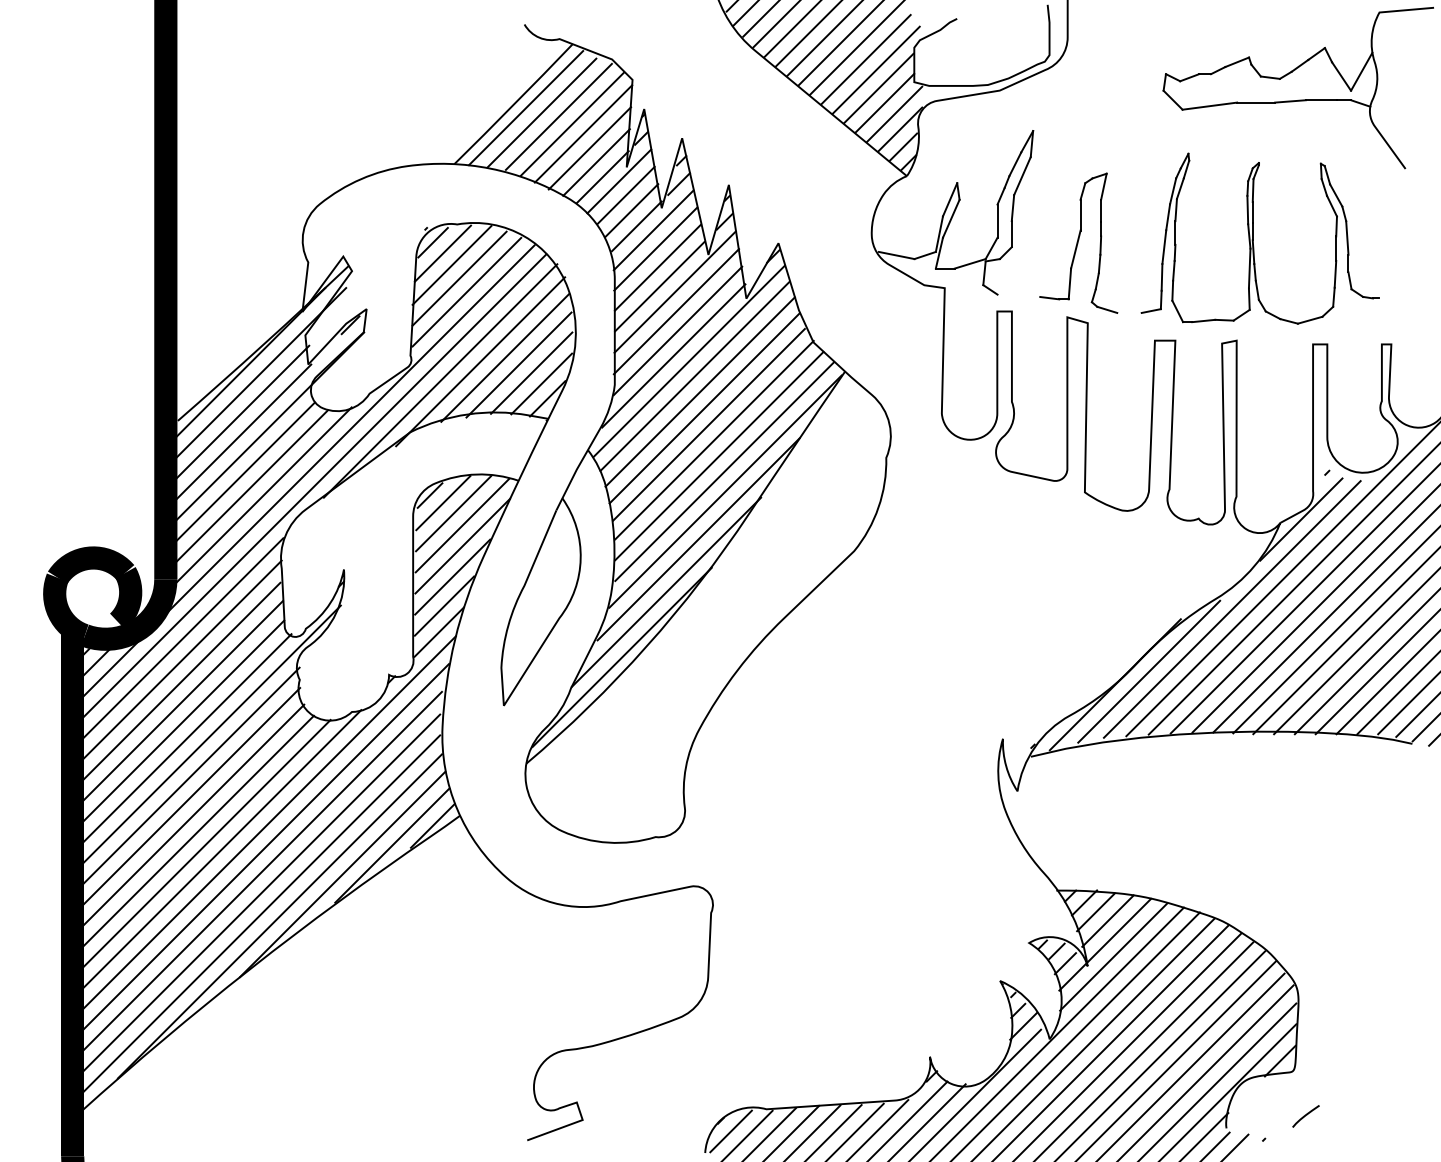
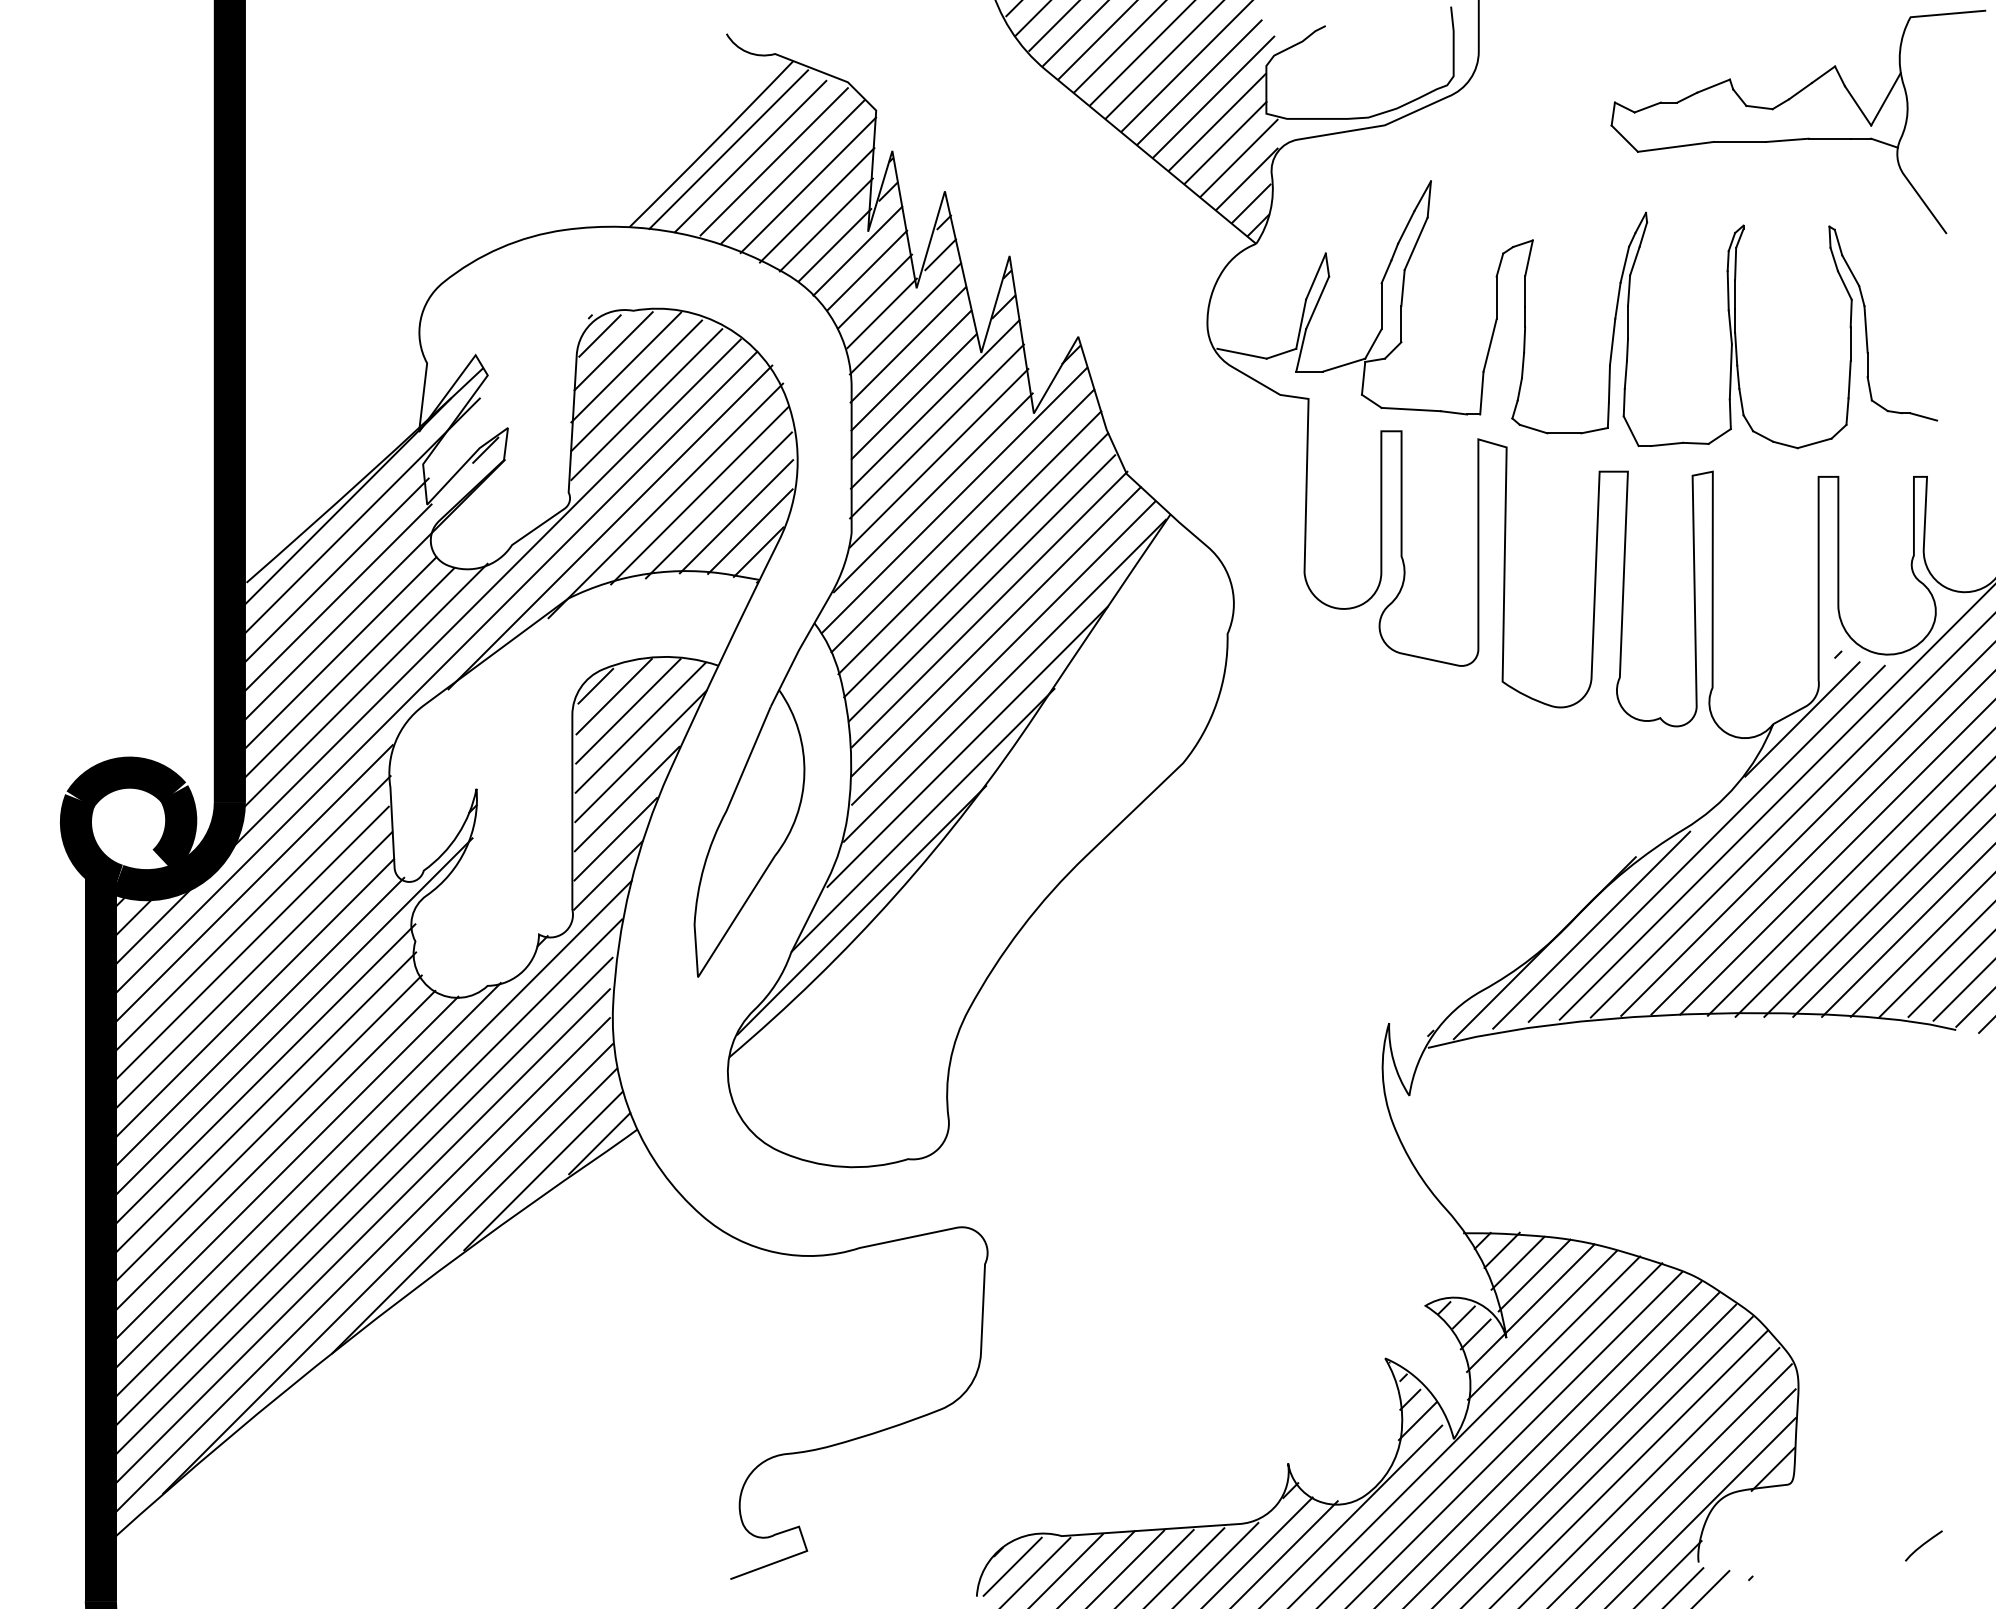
line: (1018, 295) -> (1410, 409), added
line: (1388, 300) -> (1923, 416), added
line: (1129, 313) -> (1564, 433), added
curve: (1305, 1116) -> (1923, 1545), moved

